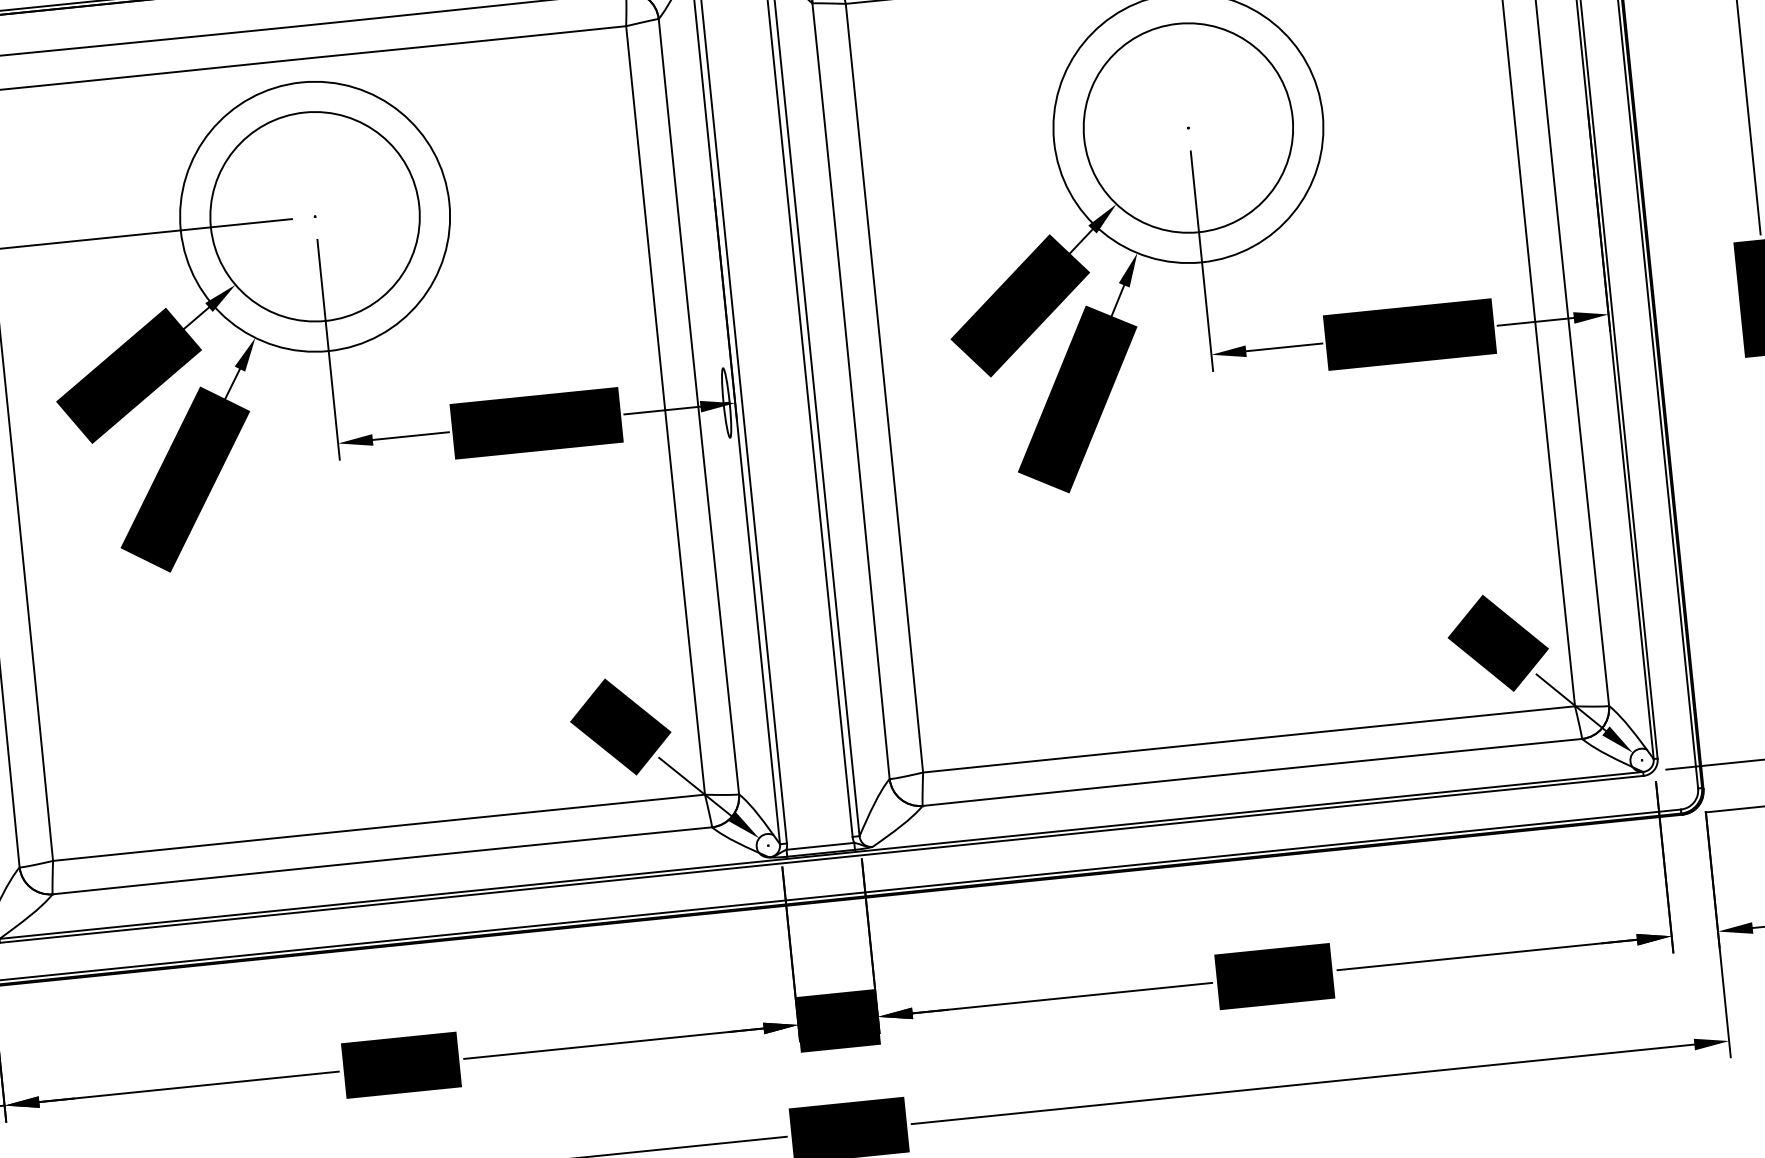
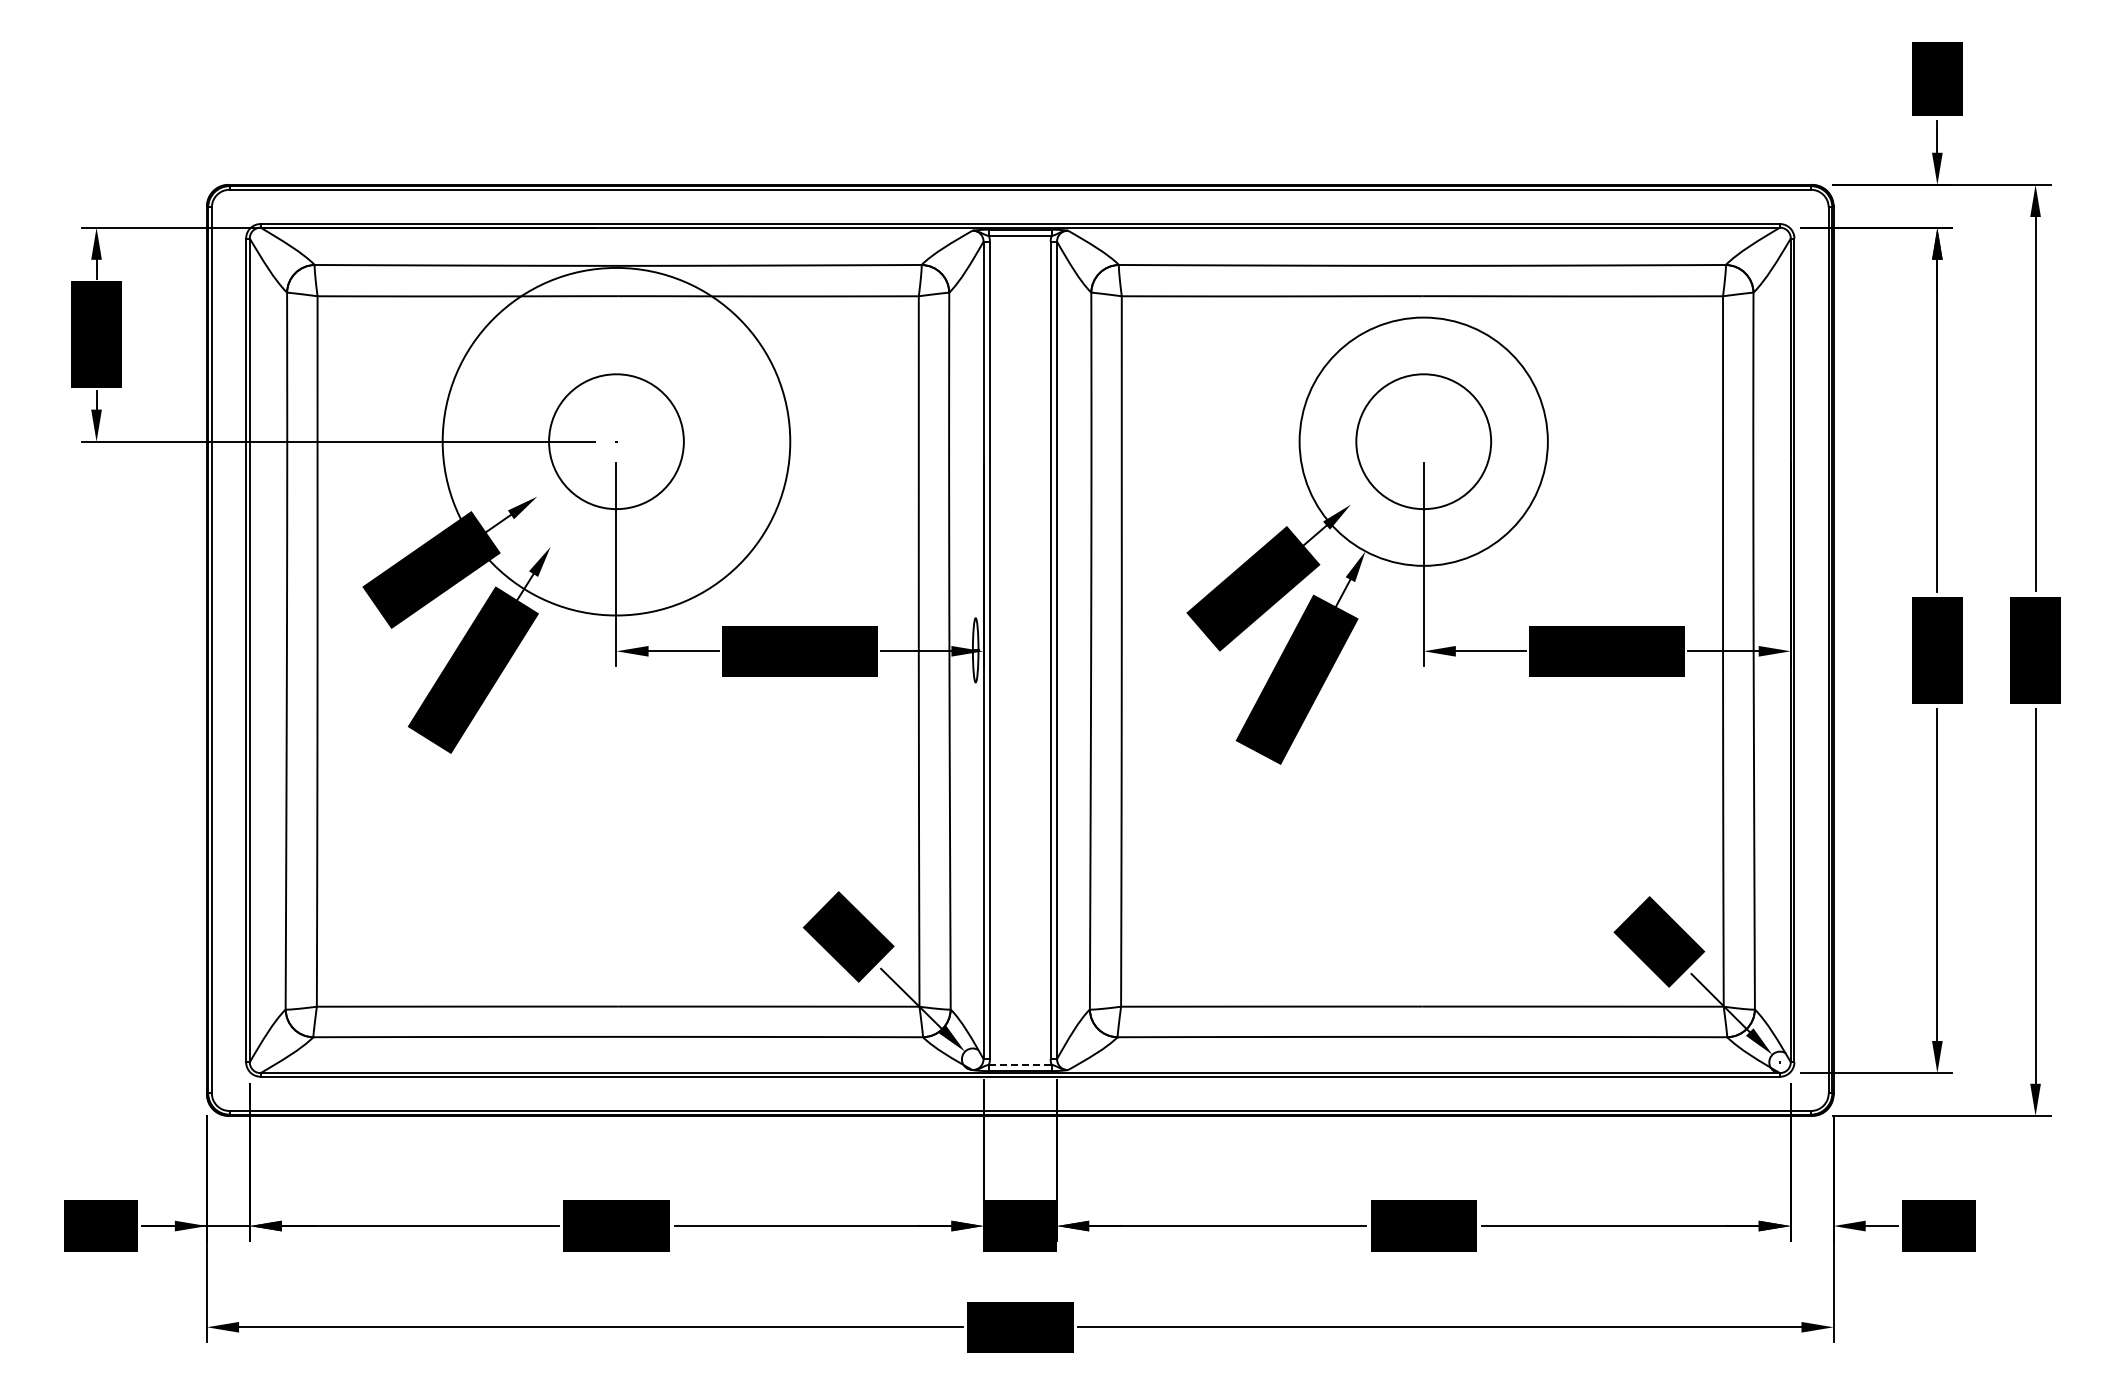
circle: (1188, 127) -> (1423, 441), size x0.7
circle: (315, 216) -> (616, 441), size x0.7
circle: (315, 216) -> (616, 441), size x1.4
line: (820, 846) -> (1020, 1064), solid -> dashed

